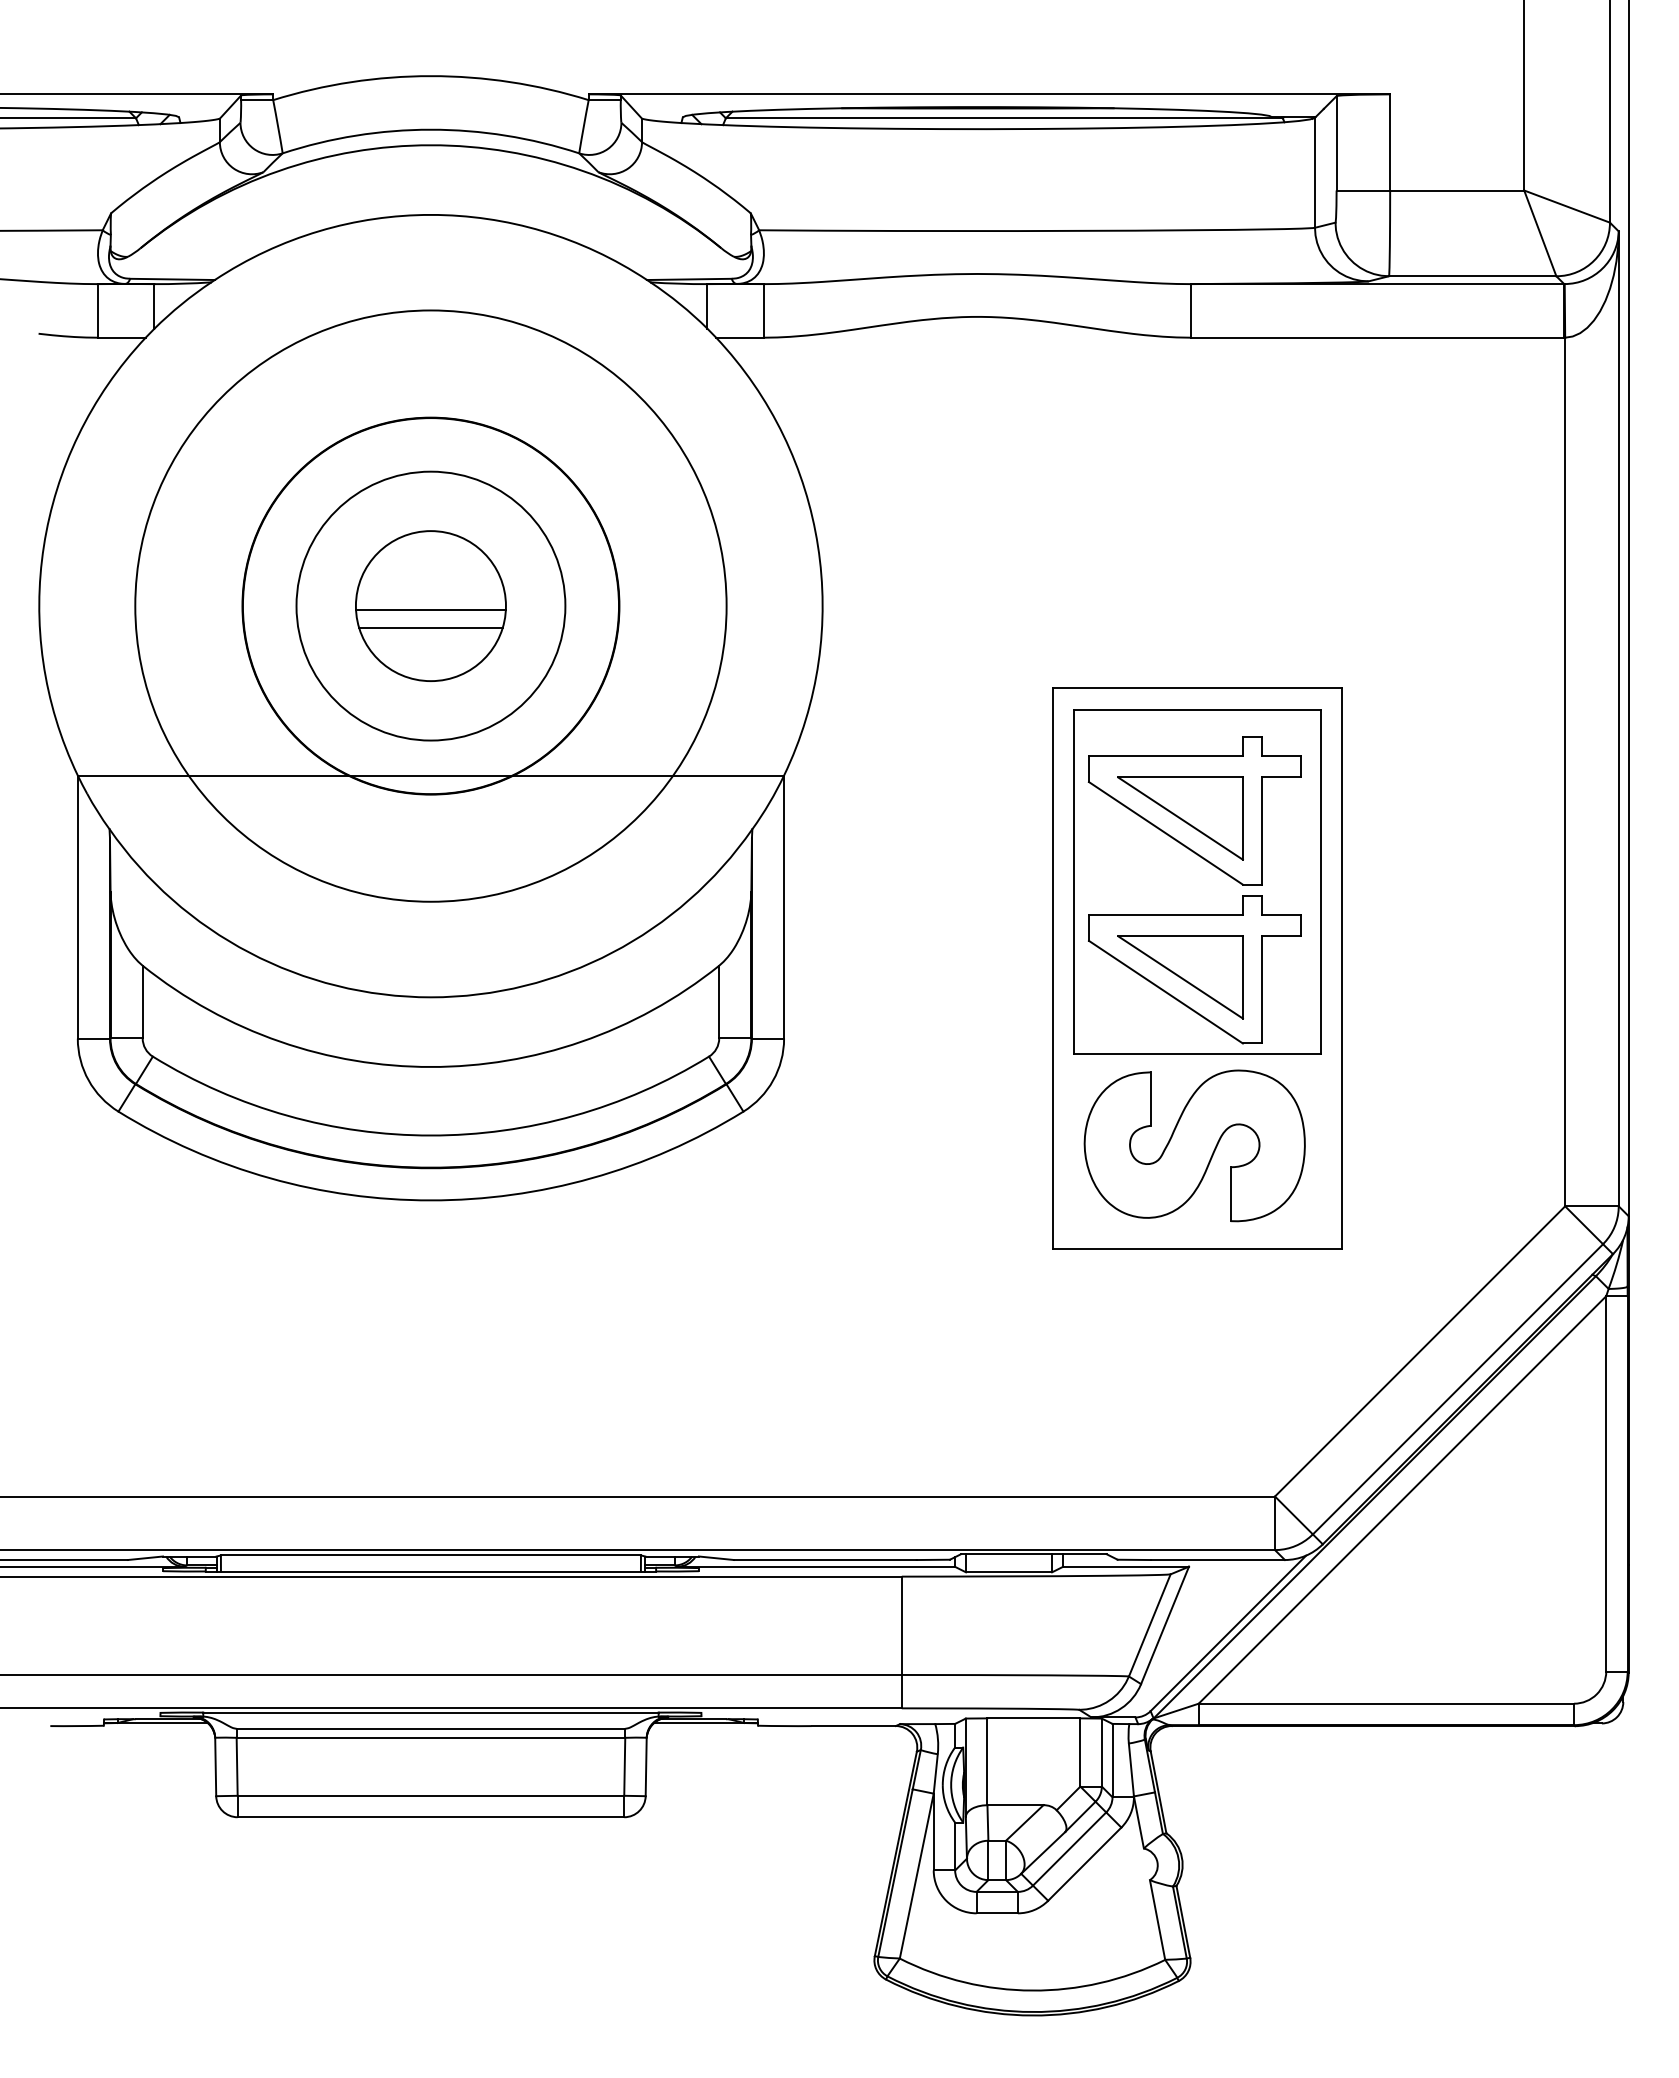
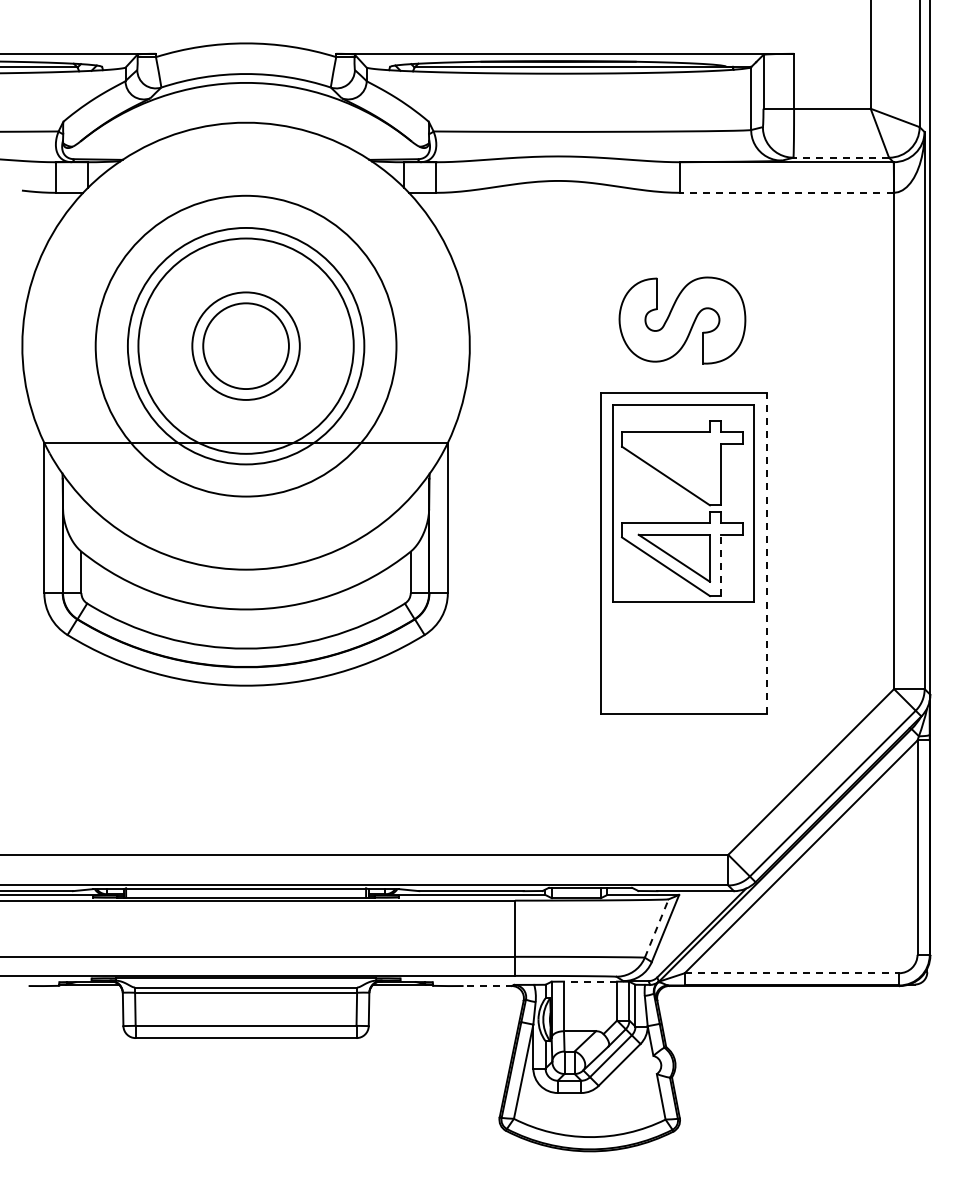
line: (1473, 275) -> (841, 157), solid -> dashed
line: (1376, 337) -> (786, 192), solid -> dashed
circle: (429, 604) -> (245, 345), size x1.4
circle: (429, 606) -> (245, 346), size x0.7
circle: (431, 606) -> (246, 346), size x0.7
line: (429, 610) -> (245, 348), removed
line: (431, 627) -> (246, 358), removed
part: (1179, 818) -> (673, 467), removed
line: (1341, 967) -> (766, 552), solid -> dashed
line: (1261, 989) -> (720, 565), solid -> dashed
part: (1194, 1145) -> (682, 320), moved
line: (1149, 1625) -> (656, 928), solid -> dashed
line: (1387, 1704) -> (792, 973), solid -> dashed
line: (1033, 1718) -> (590, 981), solid -> dashed
line: (855, 1726) -> (488, 986), solid -> dashed

